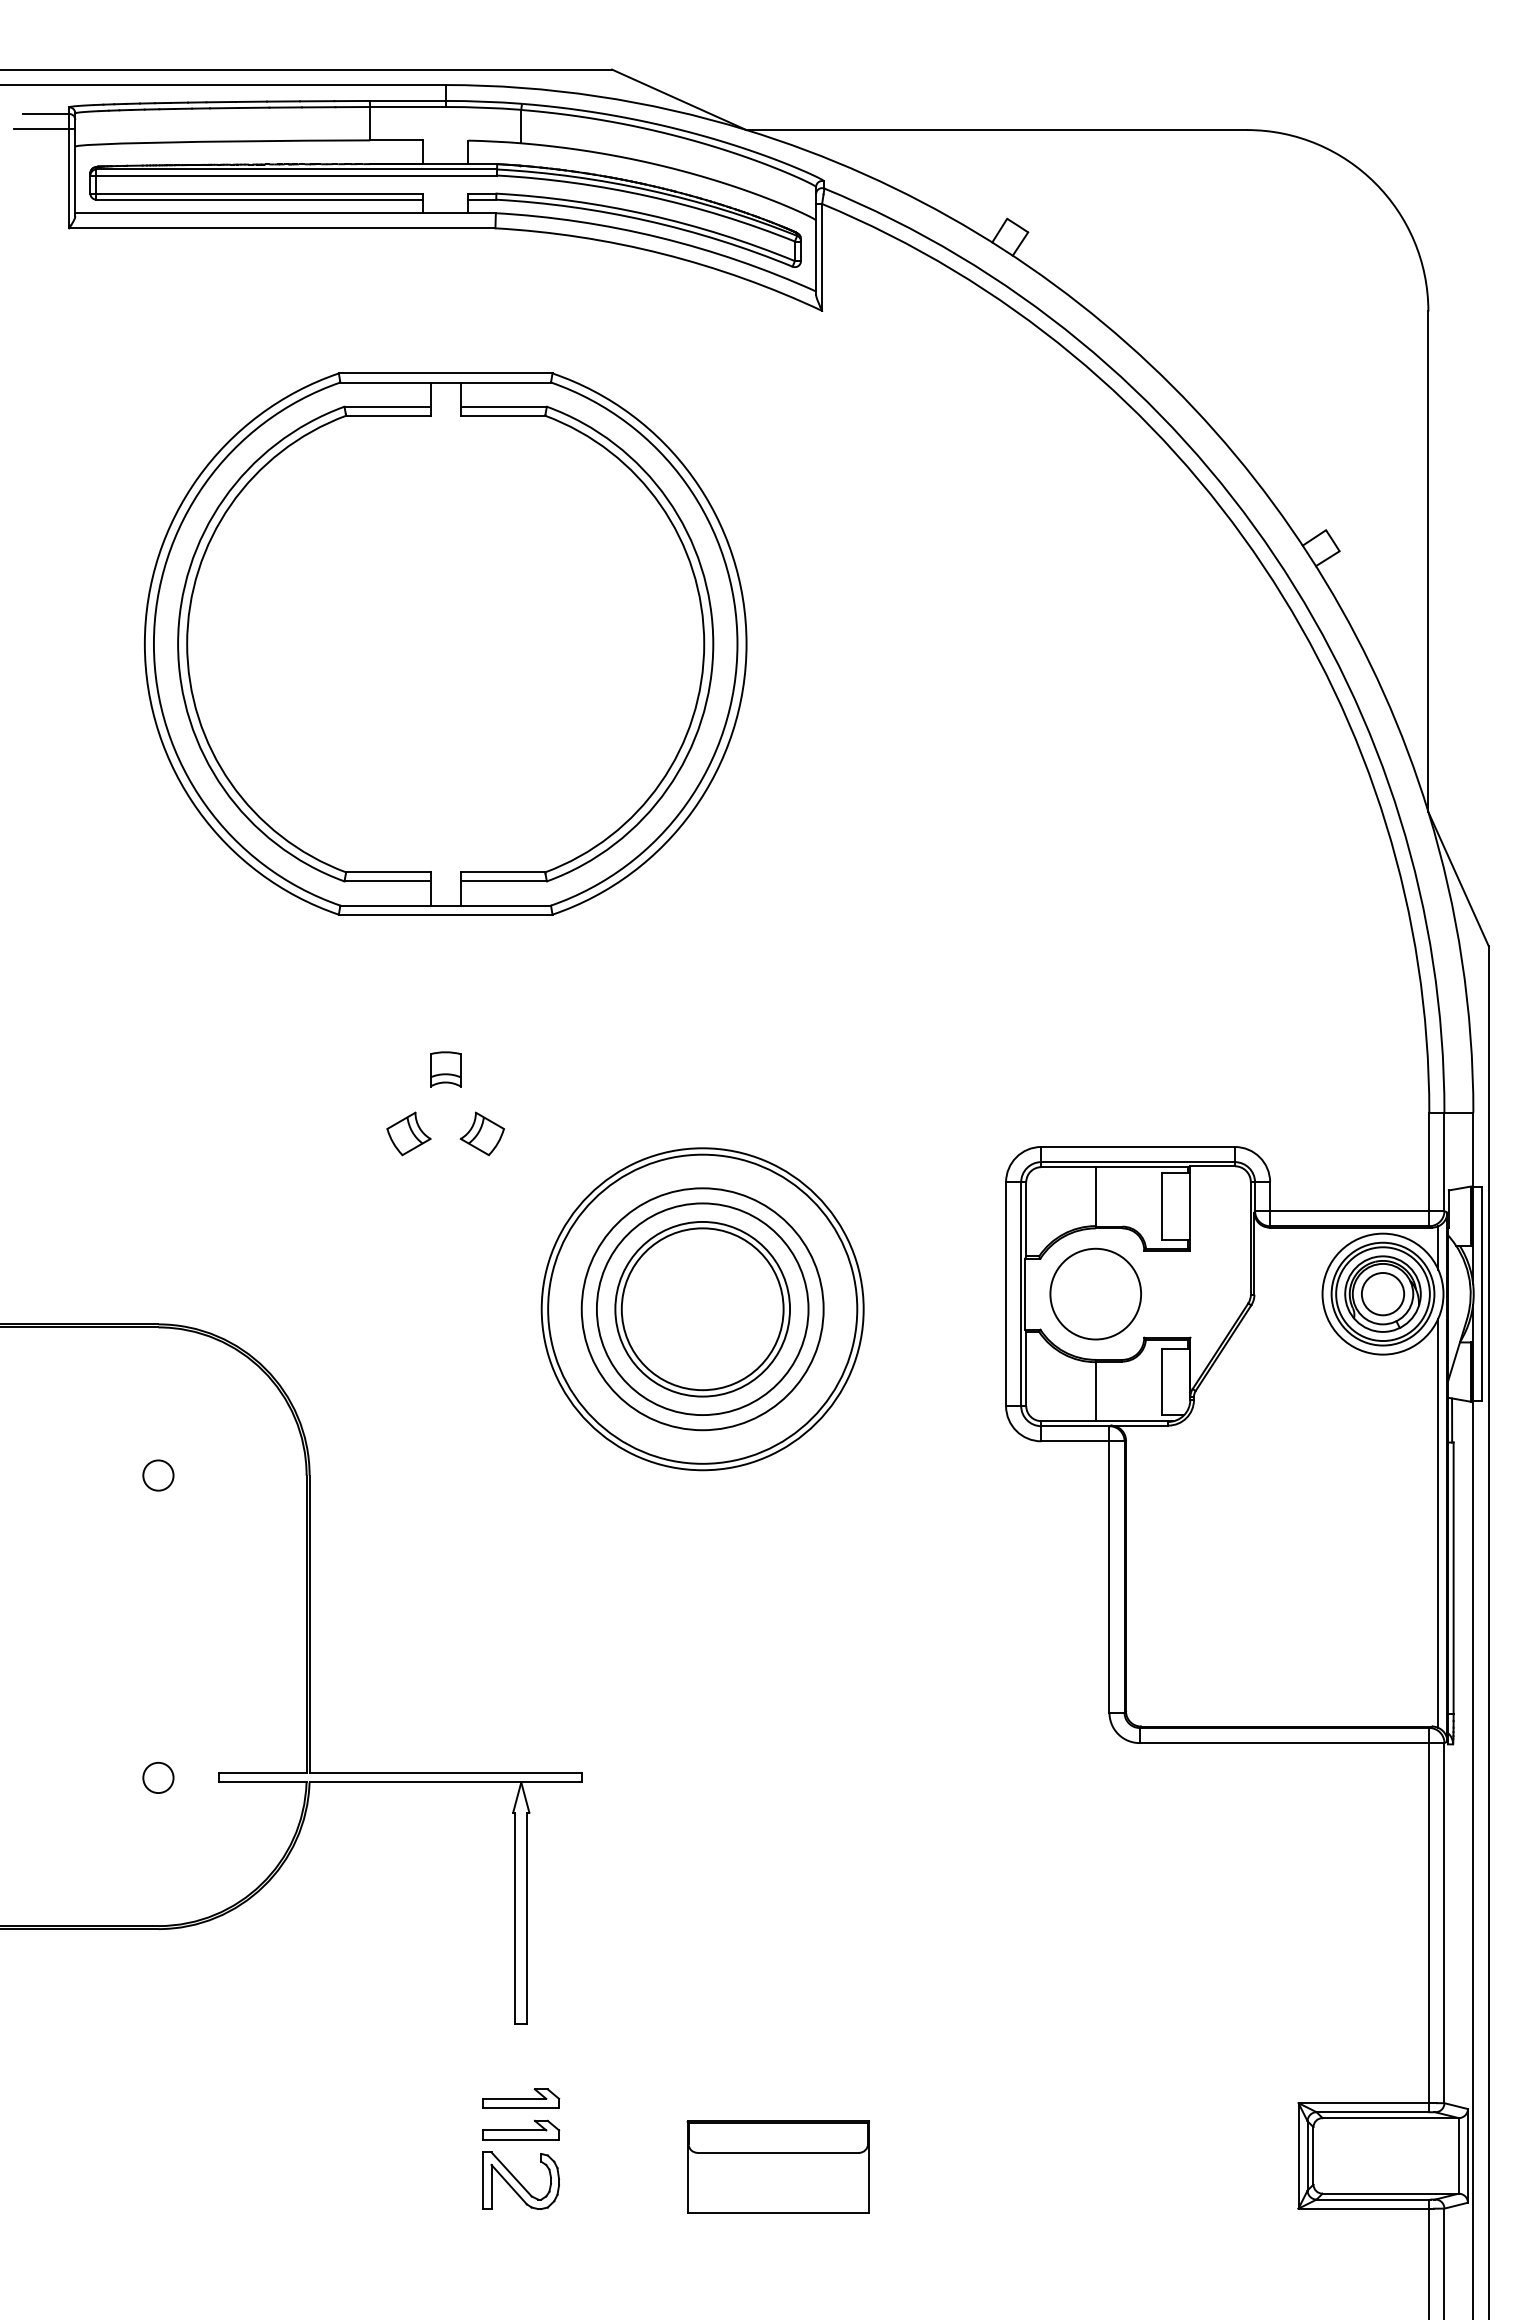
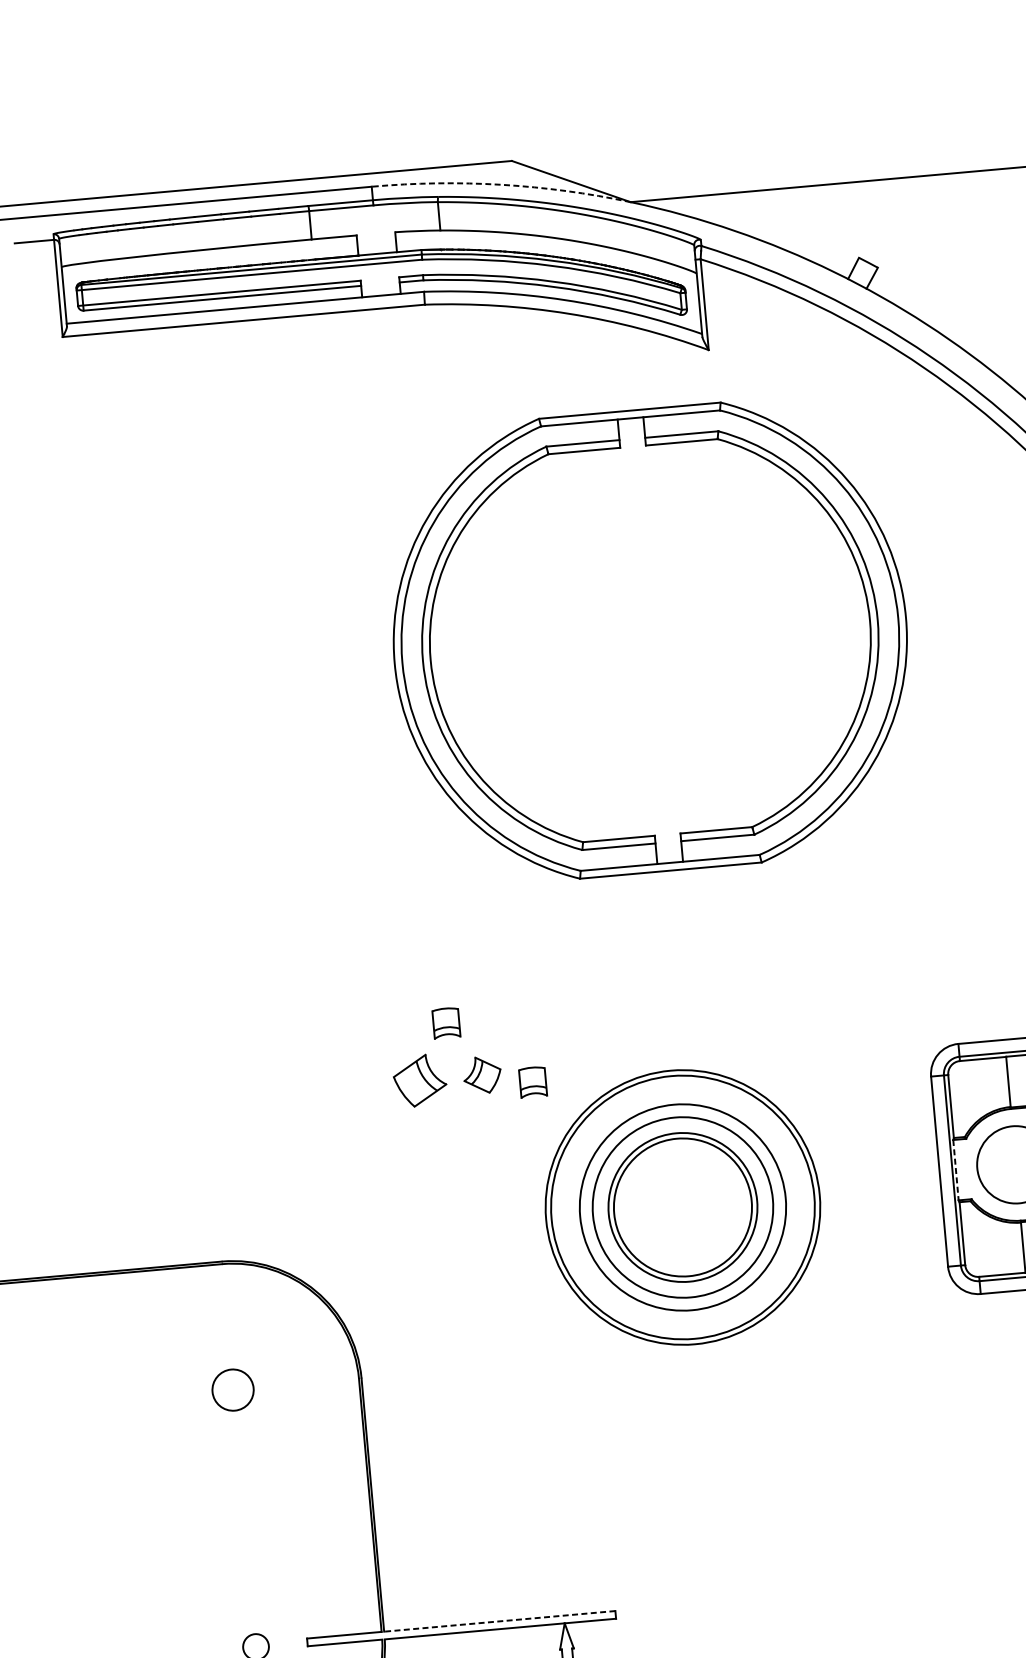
arc: (597, 96) -> (501, 184), solid -> dashed
line: (44, 129) -> (34, 254), removed
part: (445, 643) -> (650, 640), moved
part: (408, 1133) -> (419, 1080), size x1.4
part: (540, 1147) -> (532, 1082), added
line: (1025, 1294) -> (956, 1170), solid -> dashed
circle: (158, 1475) -> (233, 1390), size x1.6
line: (445, 1773) -> (499, 1621), solid -> dashed

